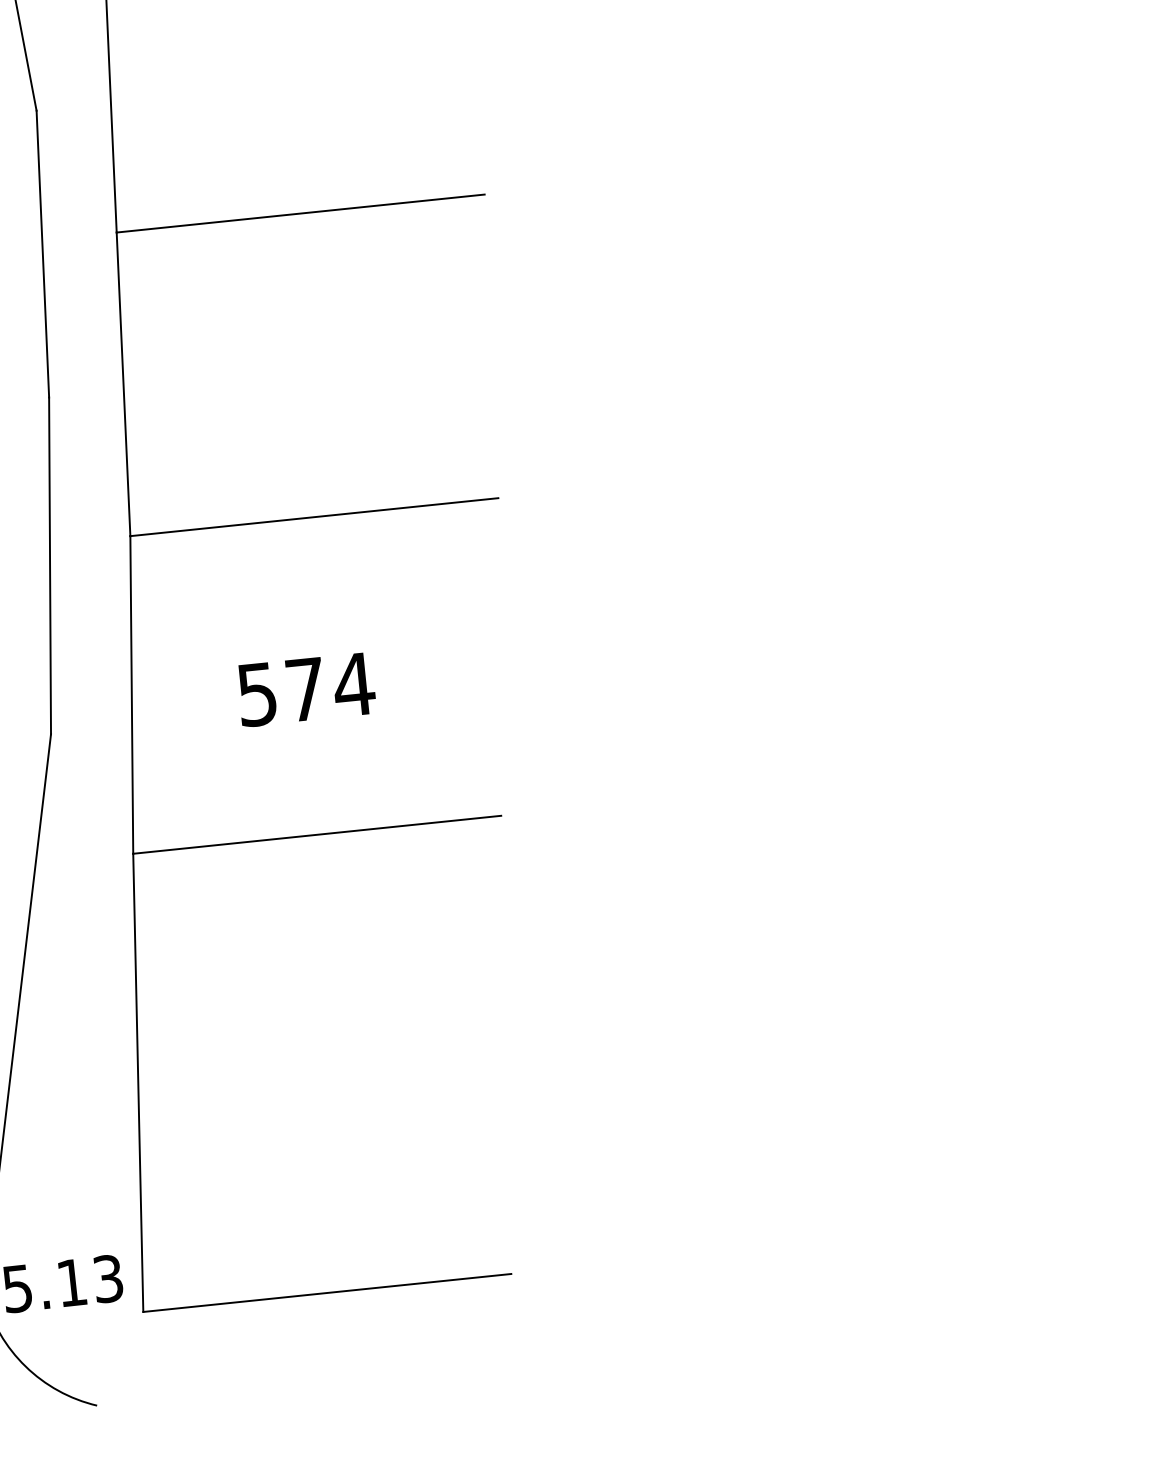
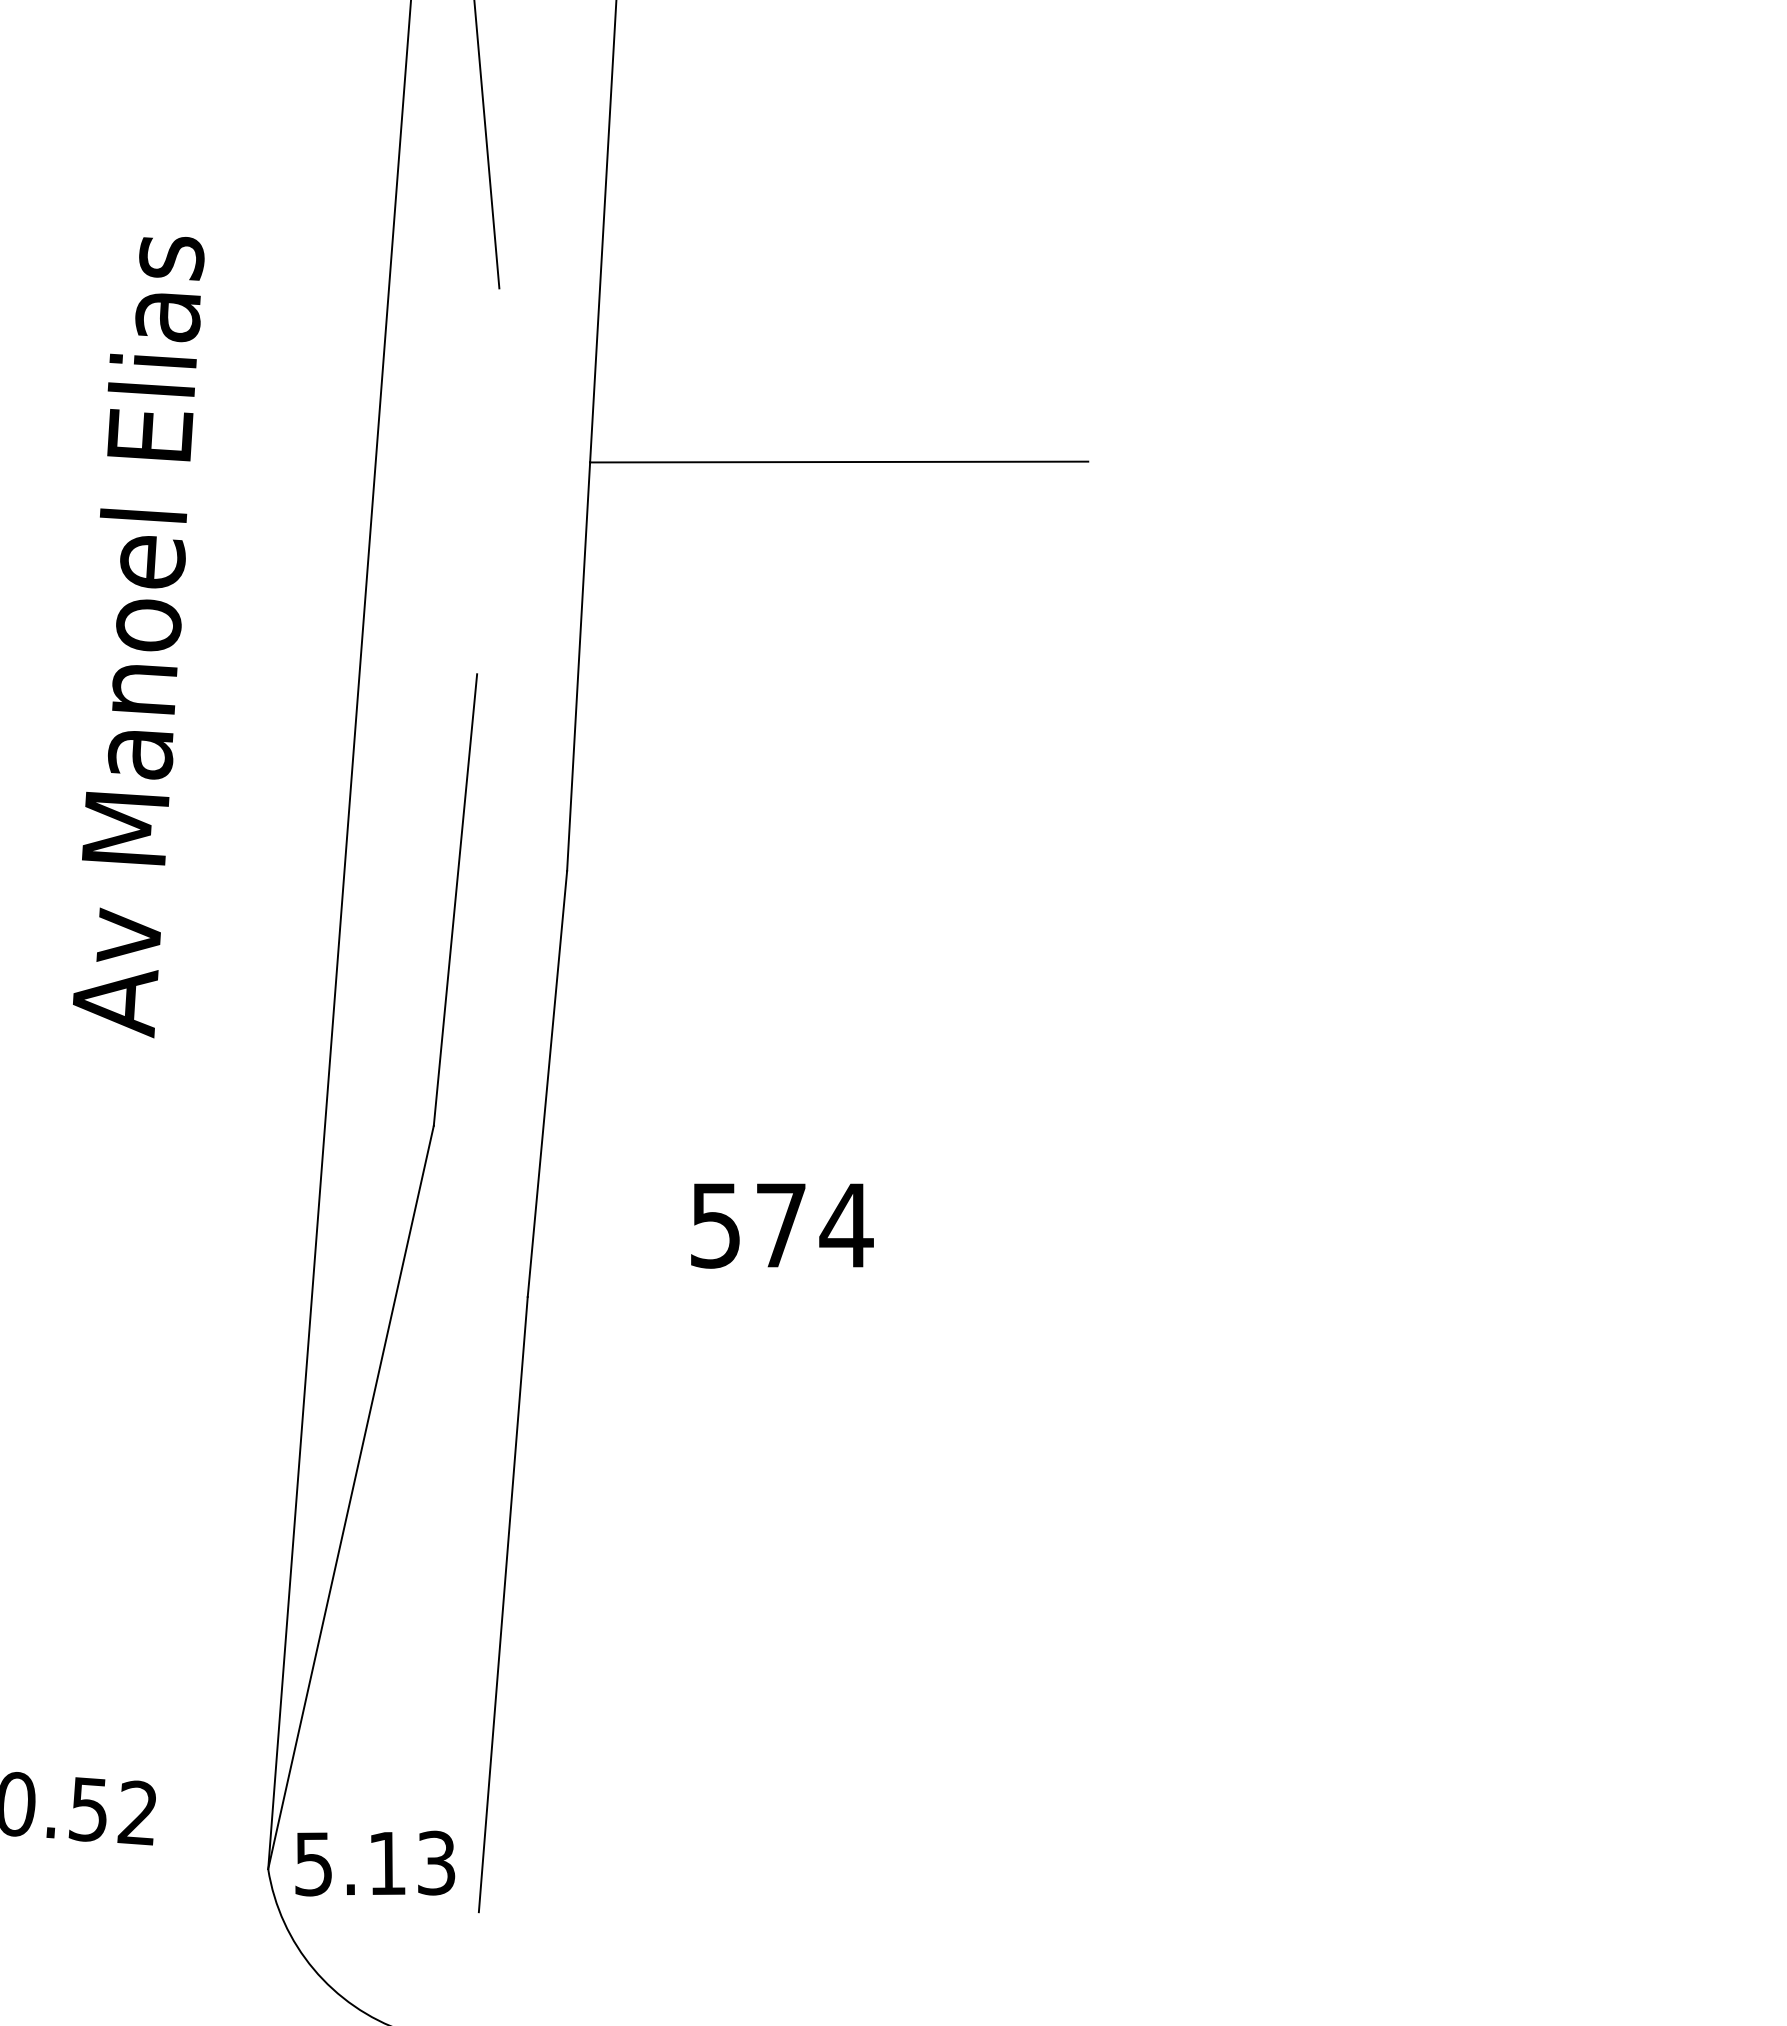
line: (43, 254) -> (488, 481), removed
line: (314, 517) -> (816, 870), removed
text: (306, 689) -> (782, 1225), moved
line: (316, 834) -> (776, 1296), removed
line: (326, 1292) -> (727, 1911), removed

